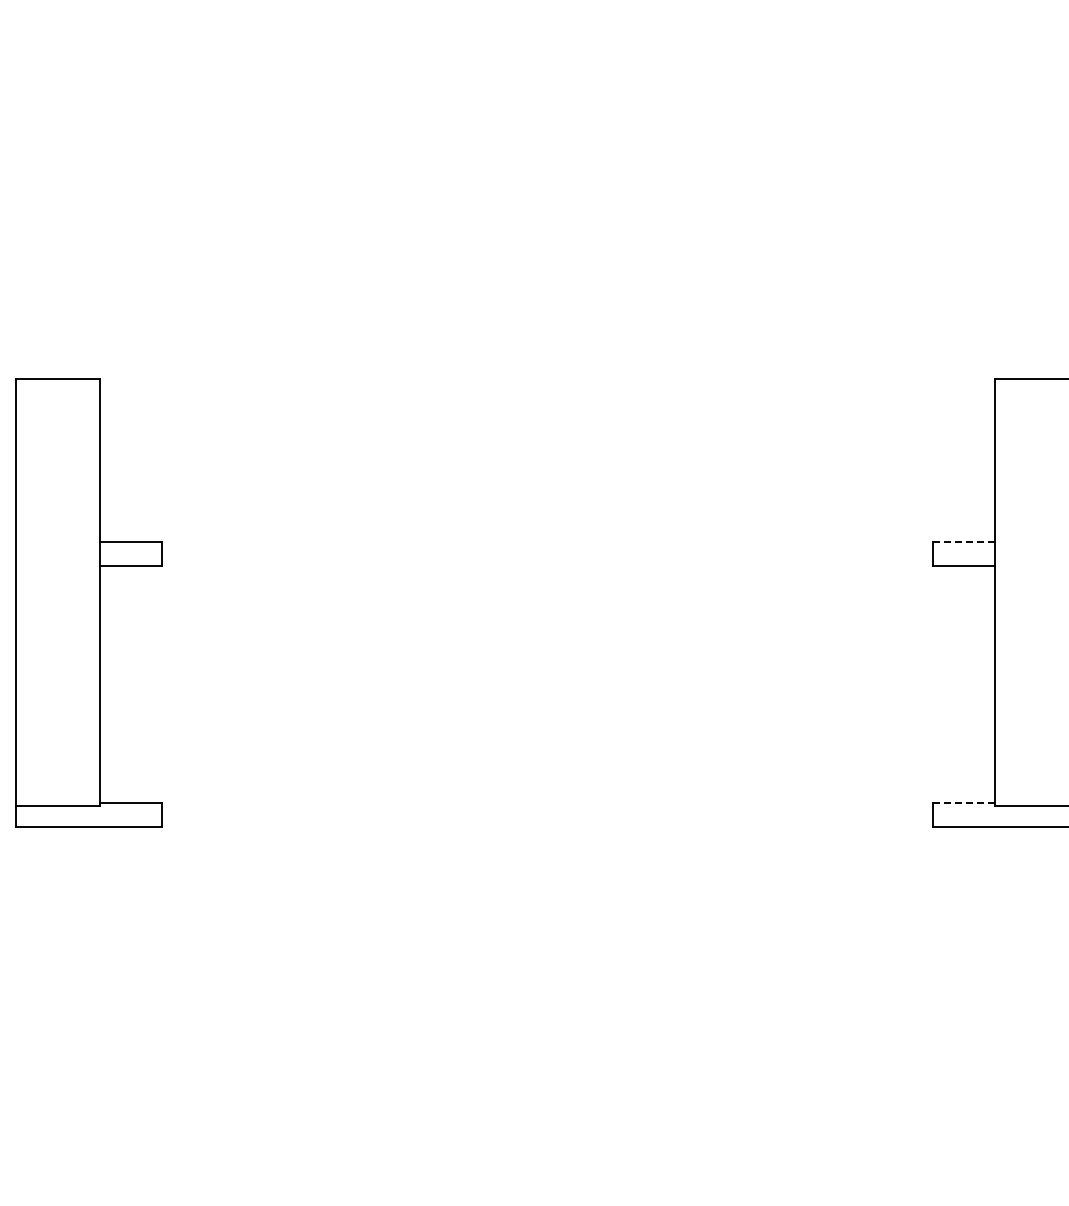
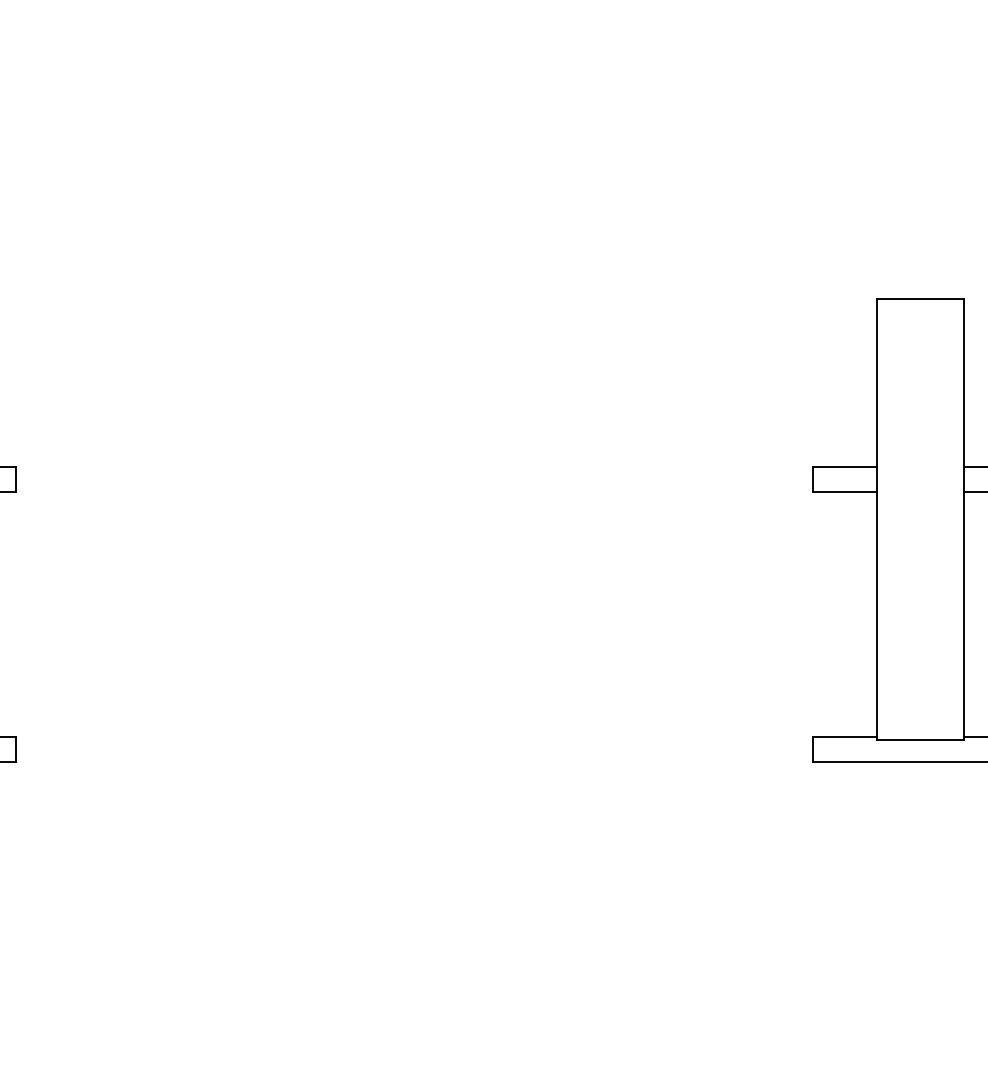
line: (964, 541) -> (846, 466), dashed -> solid
line: (964, 802) -> (846, 736), dashed -> solid

